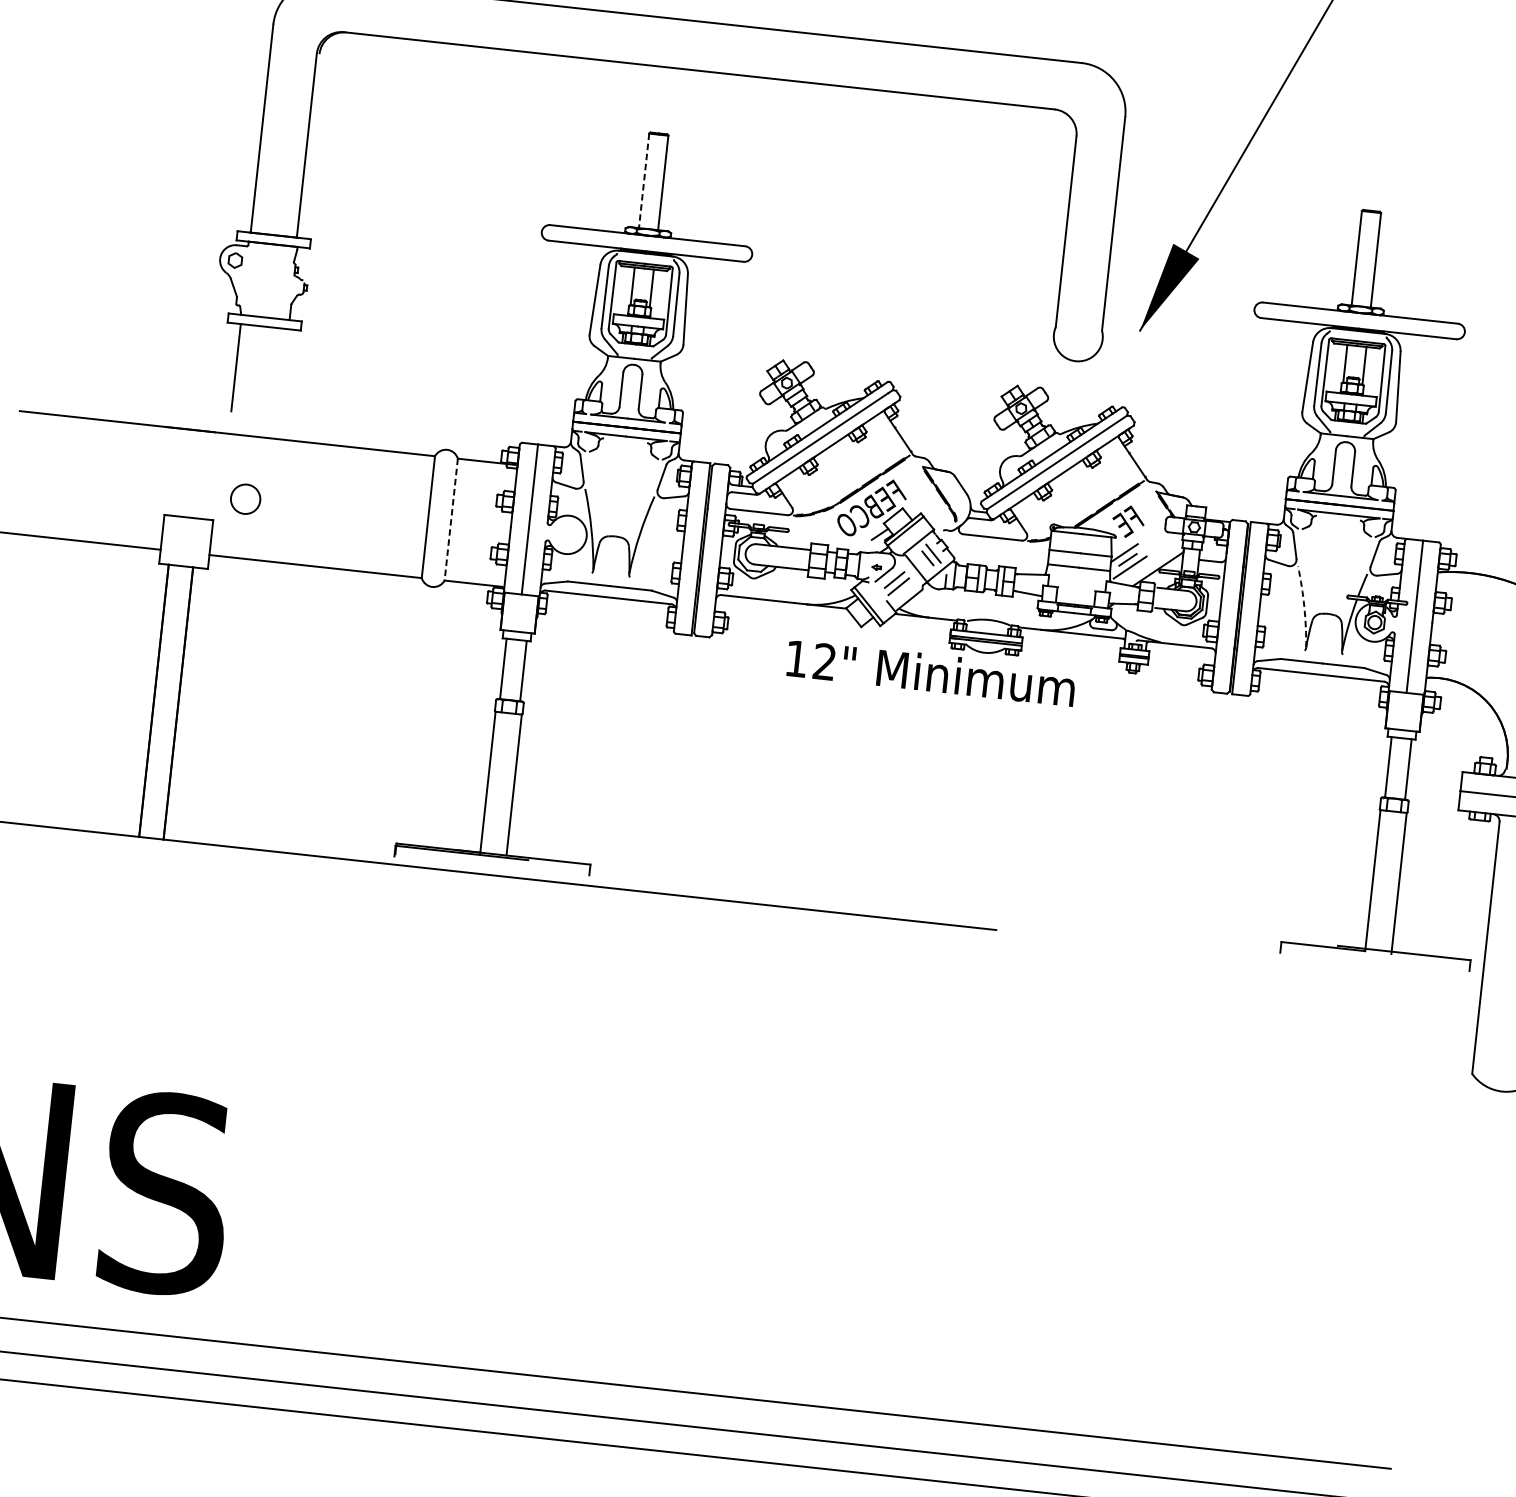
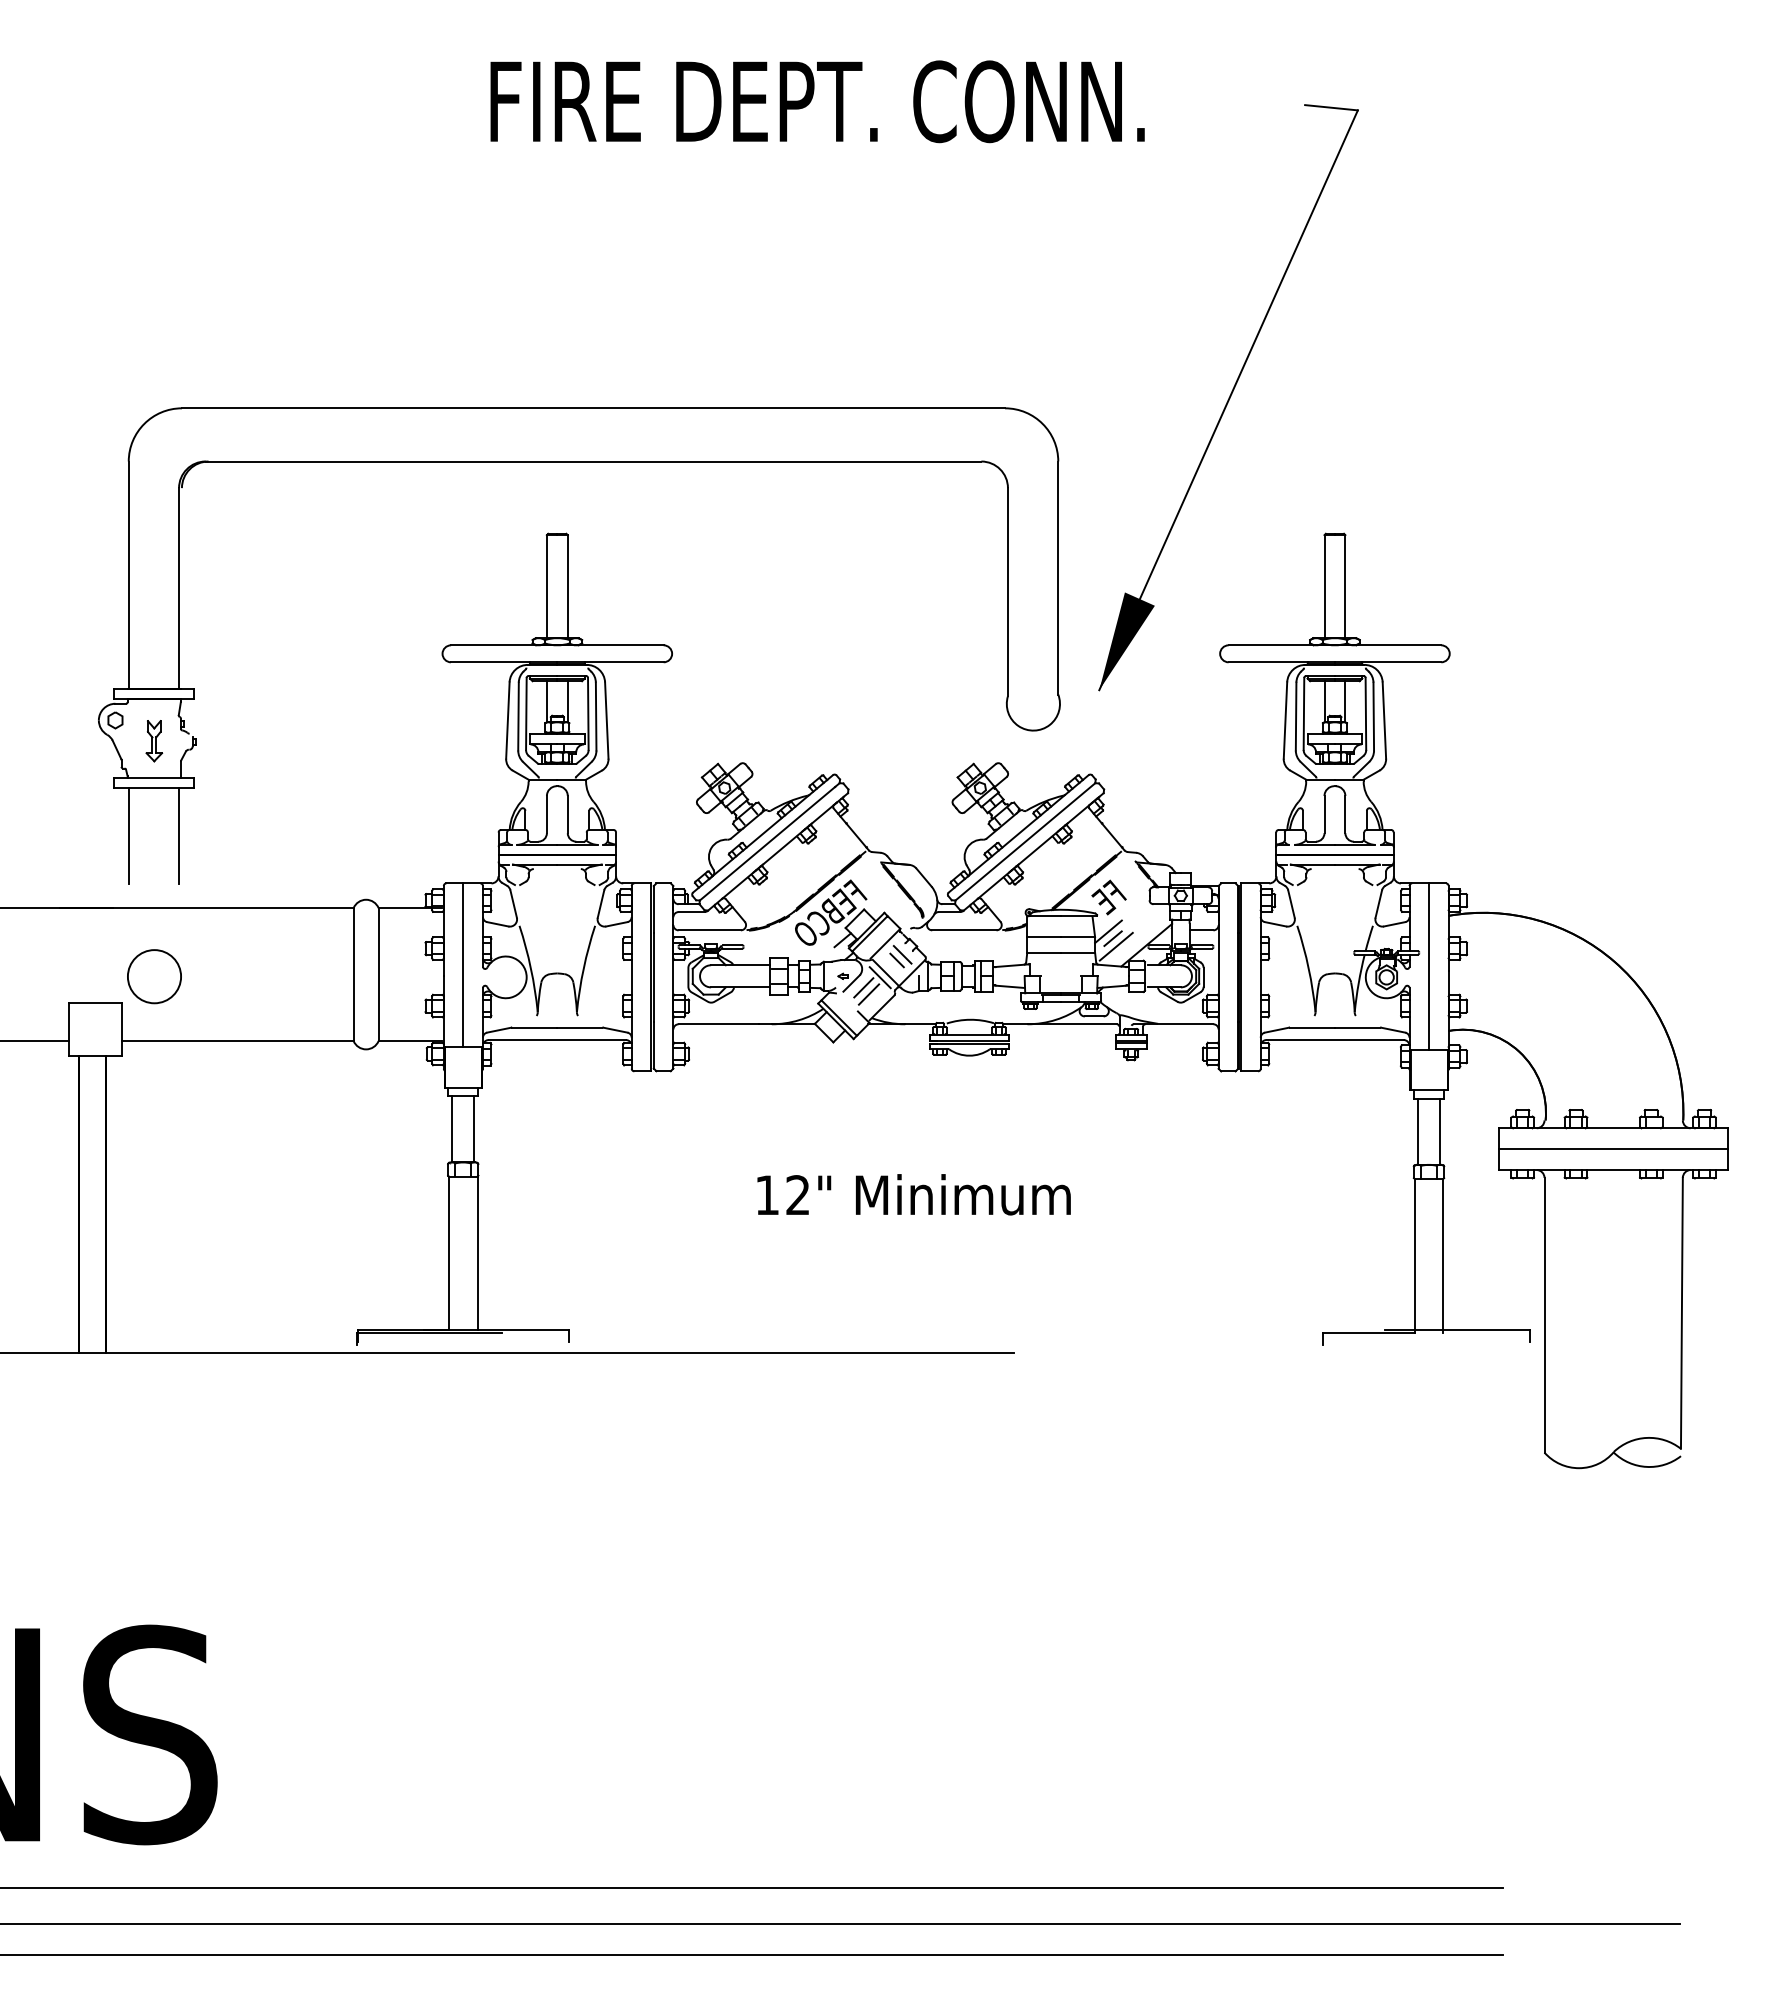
line: (643, 180) -> (546, 586), dashed -> solid
part: (269, 283) -> (154, 741), added
line: (282, 372) -> (179, 835), added
circle: (245, 499) -> (154, 976), size x1.67
line: (451, 520) -> (378, 975), dashed -> solid
line: (910, 572) -> (879, 977), added
arc: (1304, 606) -> (1308, 968), dashed -> solid
text: (930, 672) -> (913, 1194), moved

